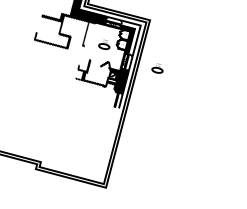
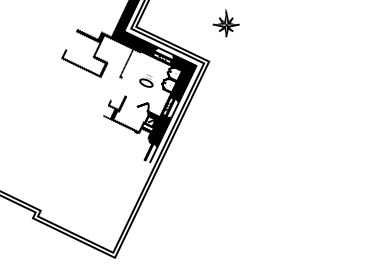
hatch: (132, 37) -> (183, 78), added
part: (157, 68) -> (206, 122), removed

